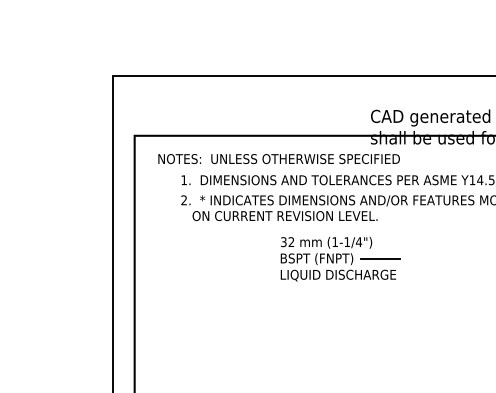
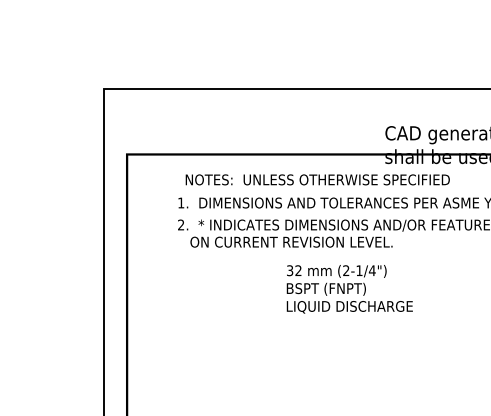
text: (278, 159) -> (317, 180), moved
text: (334, 241) -> (345, 270), (1-1/4") -> (2-1/4")
line: (379, 258) -> (394, 288), removed

